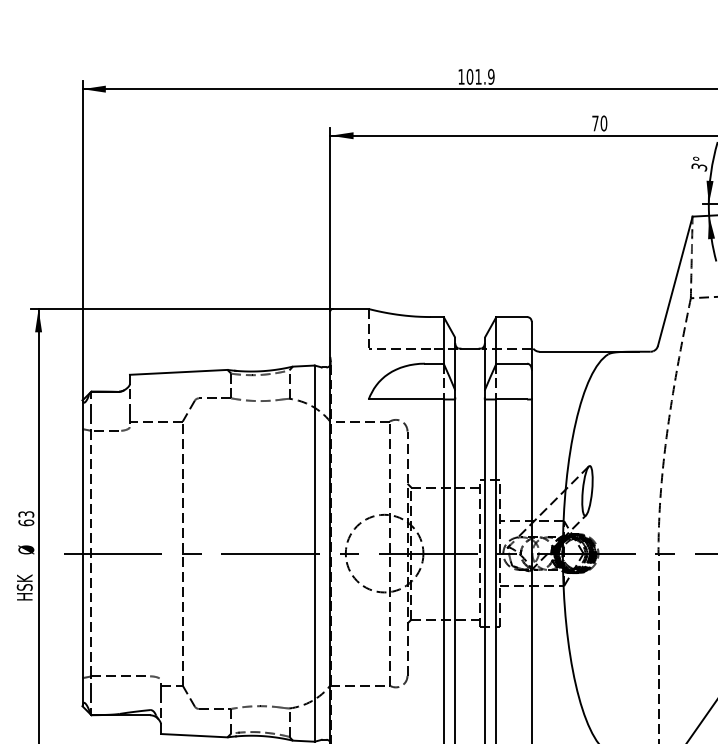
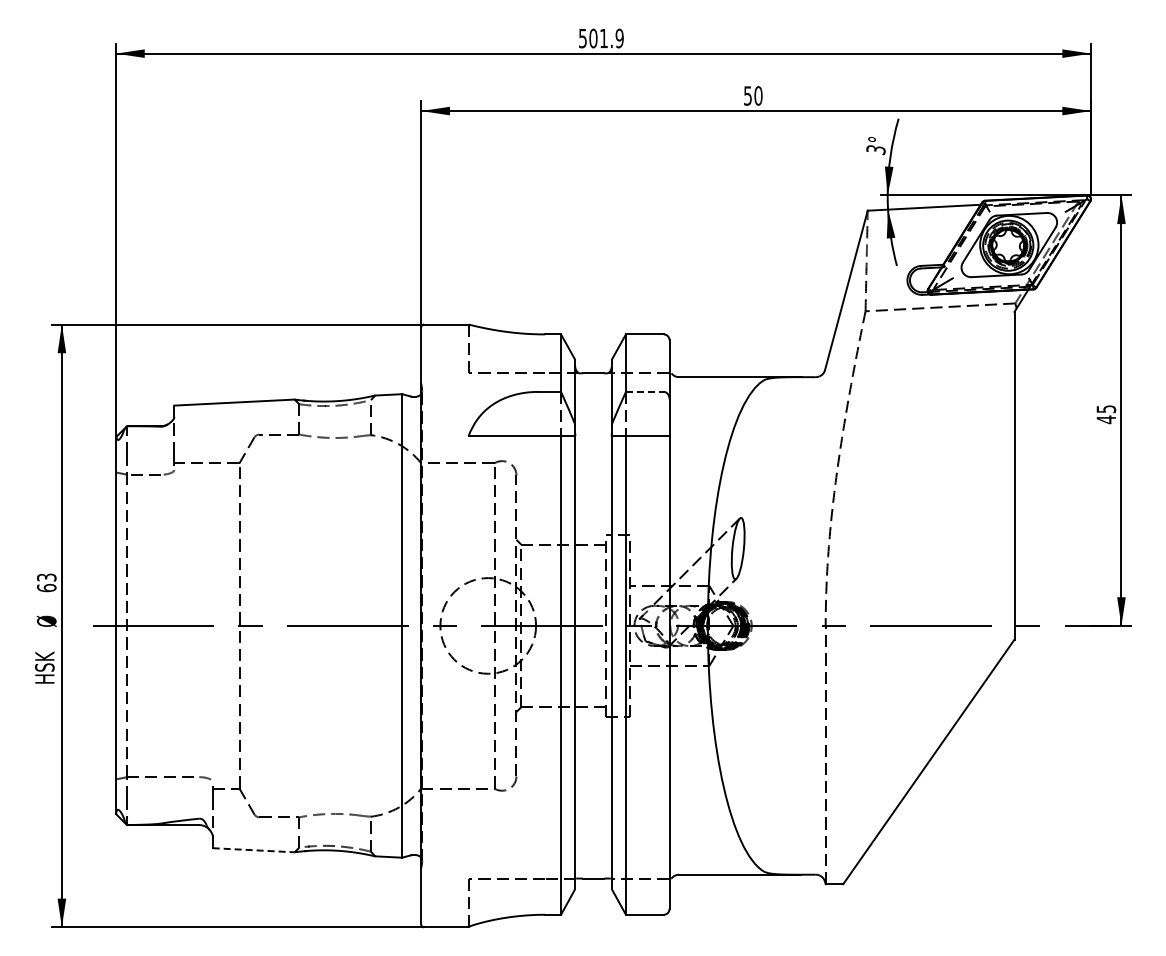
text: (461, 76) -> (582, 38), 101.9 -> 501.9
text: (595, 123) -> (747, 95), 70 -> 50
line: (511, 363) -> (644, 391), solid -> dashed
line: (194, 735) -> (254, 850), solid -> dashed

